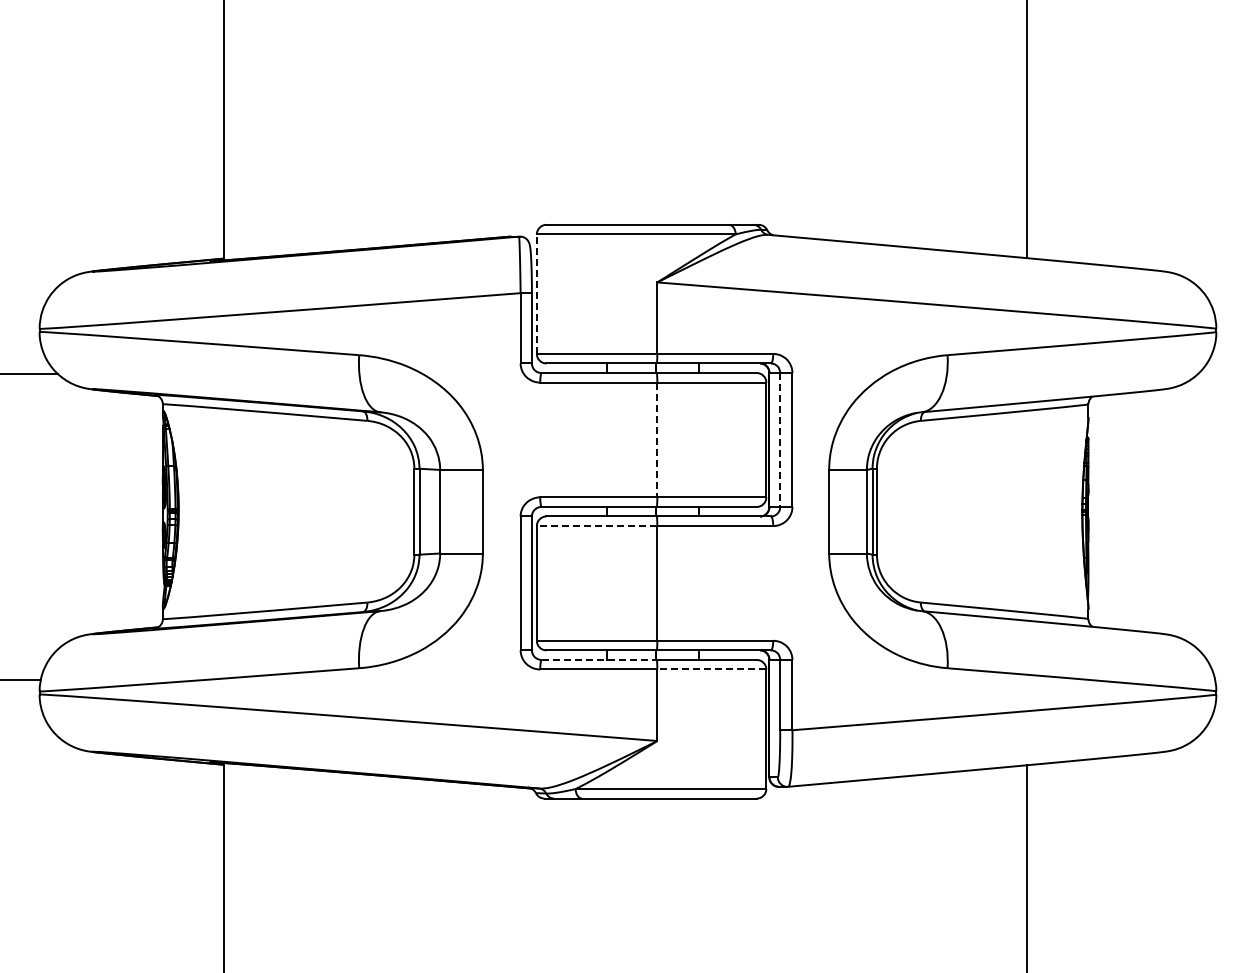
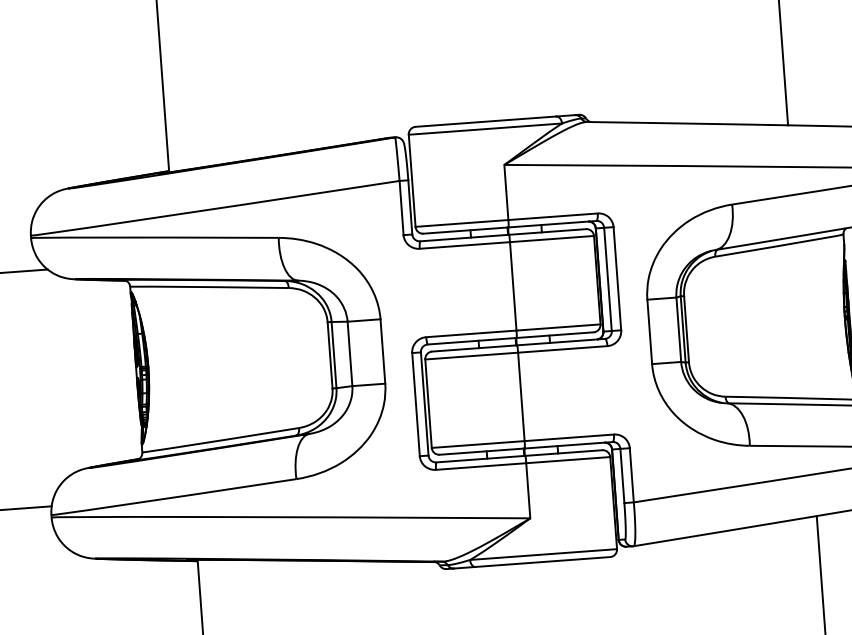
line: (536, 294) -> (411, 181), dashed -> solid
line: (657, 440) -> (513, 286), dashed -> solid
line: (780, 440) -> (608, 279), dashed -> solid
line: (596, 526) -> (471, 356), dashed -> solid
line: (599, 659) -> (481, 458), dashed -> solid
line: (711, 669) -> (567, 460), dashed -> solid

